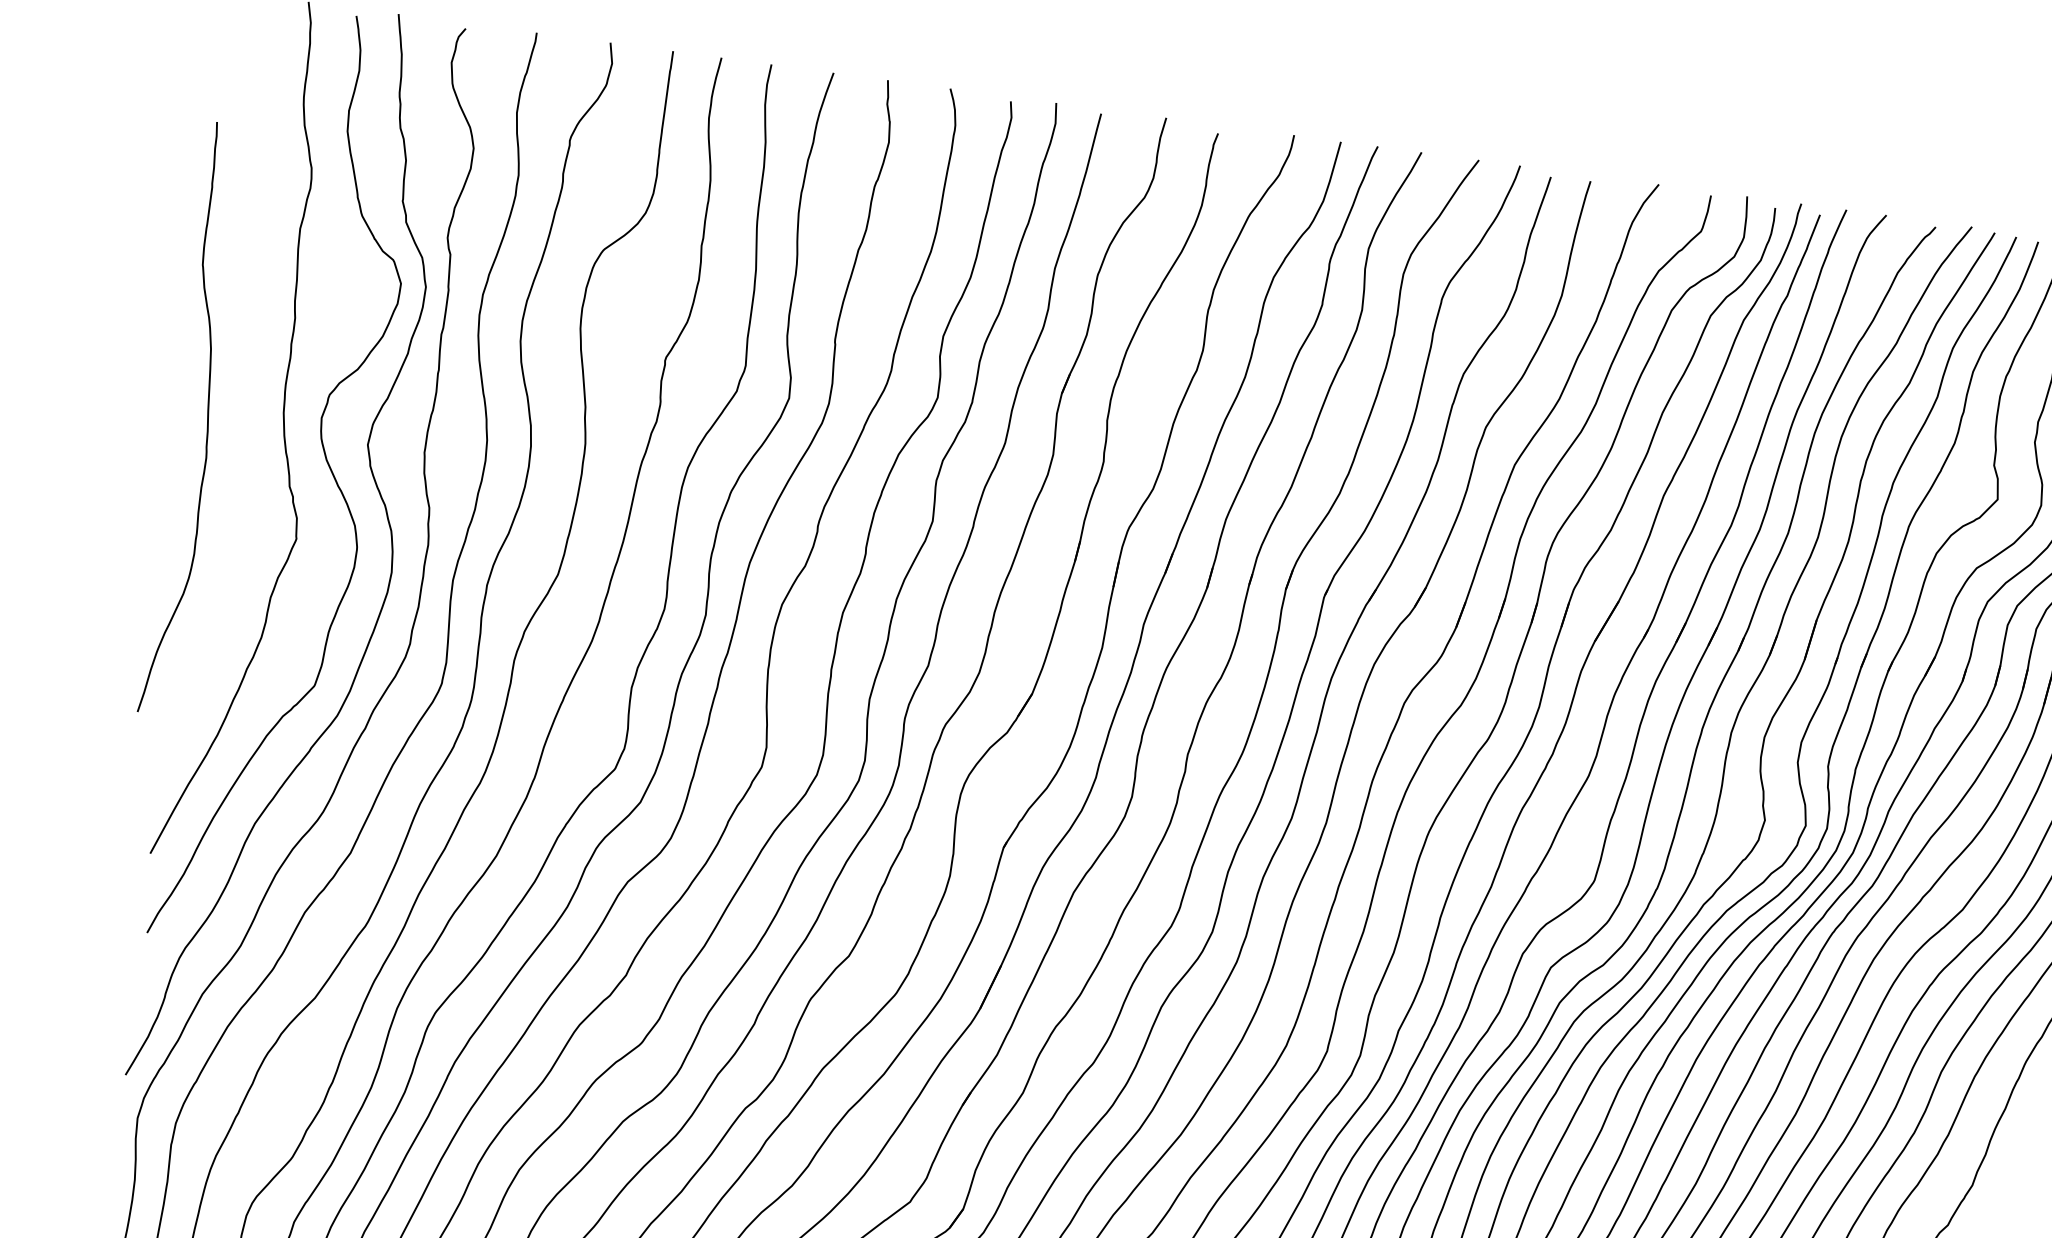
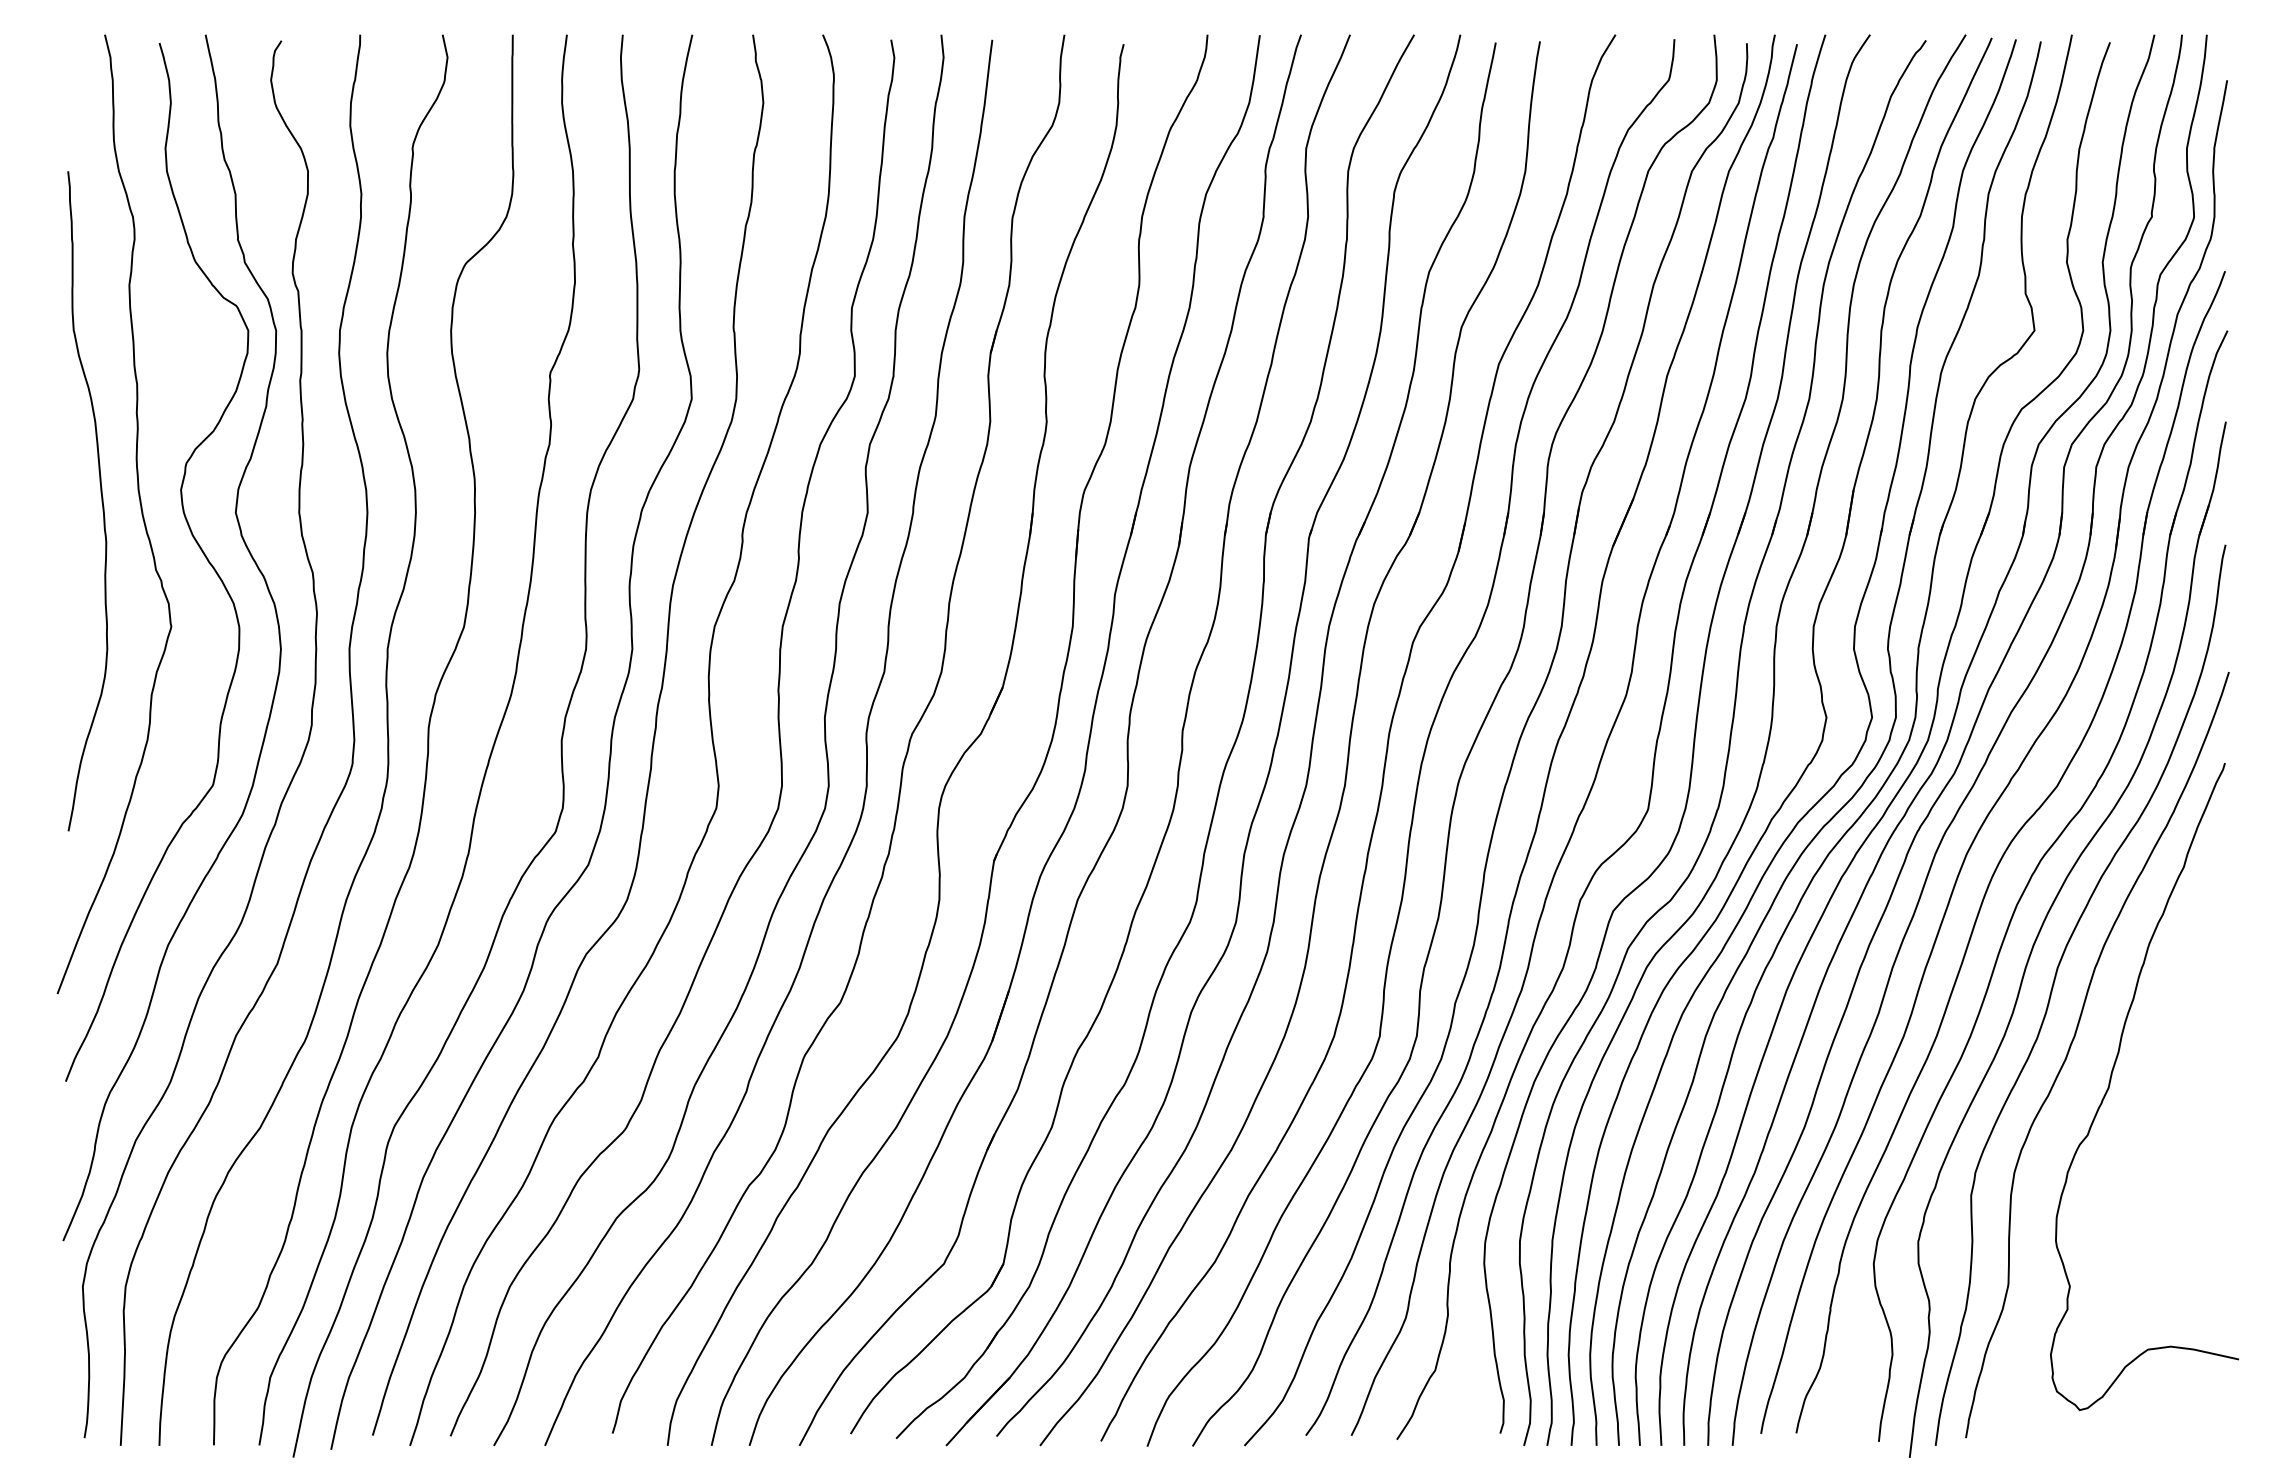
curve: (206, 421) -> (101, 501), moved

